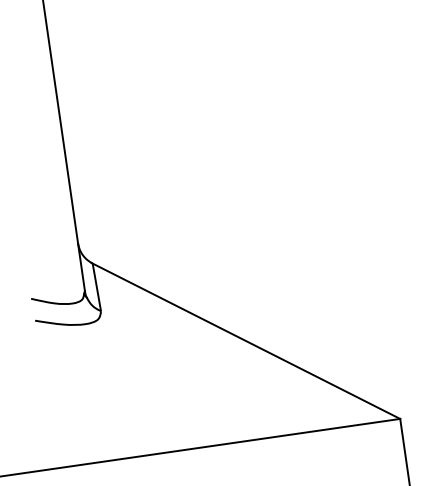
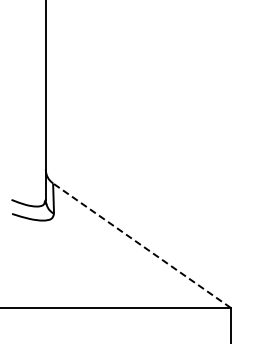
line: (245, 341) -> (141, 245), solid -> dashed

